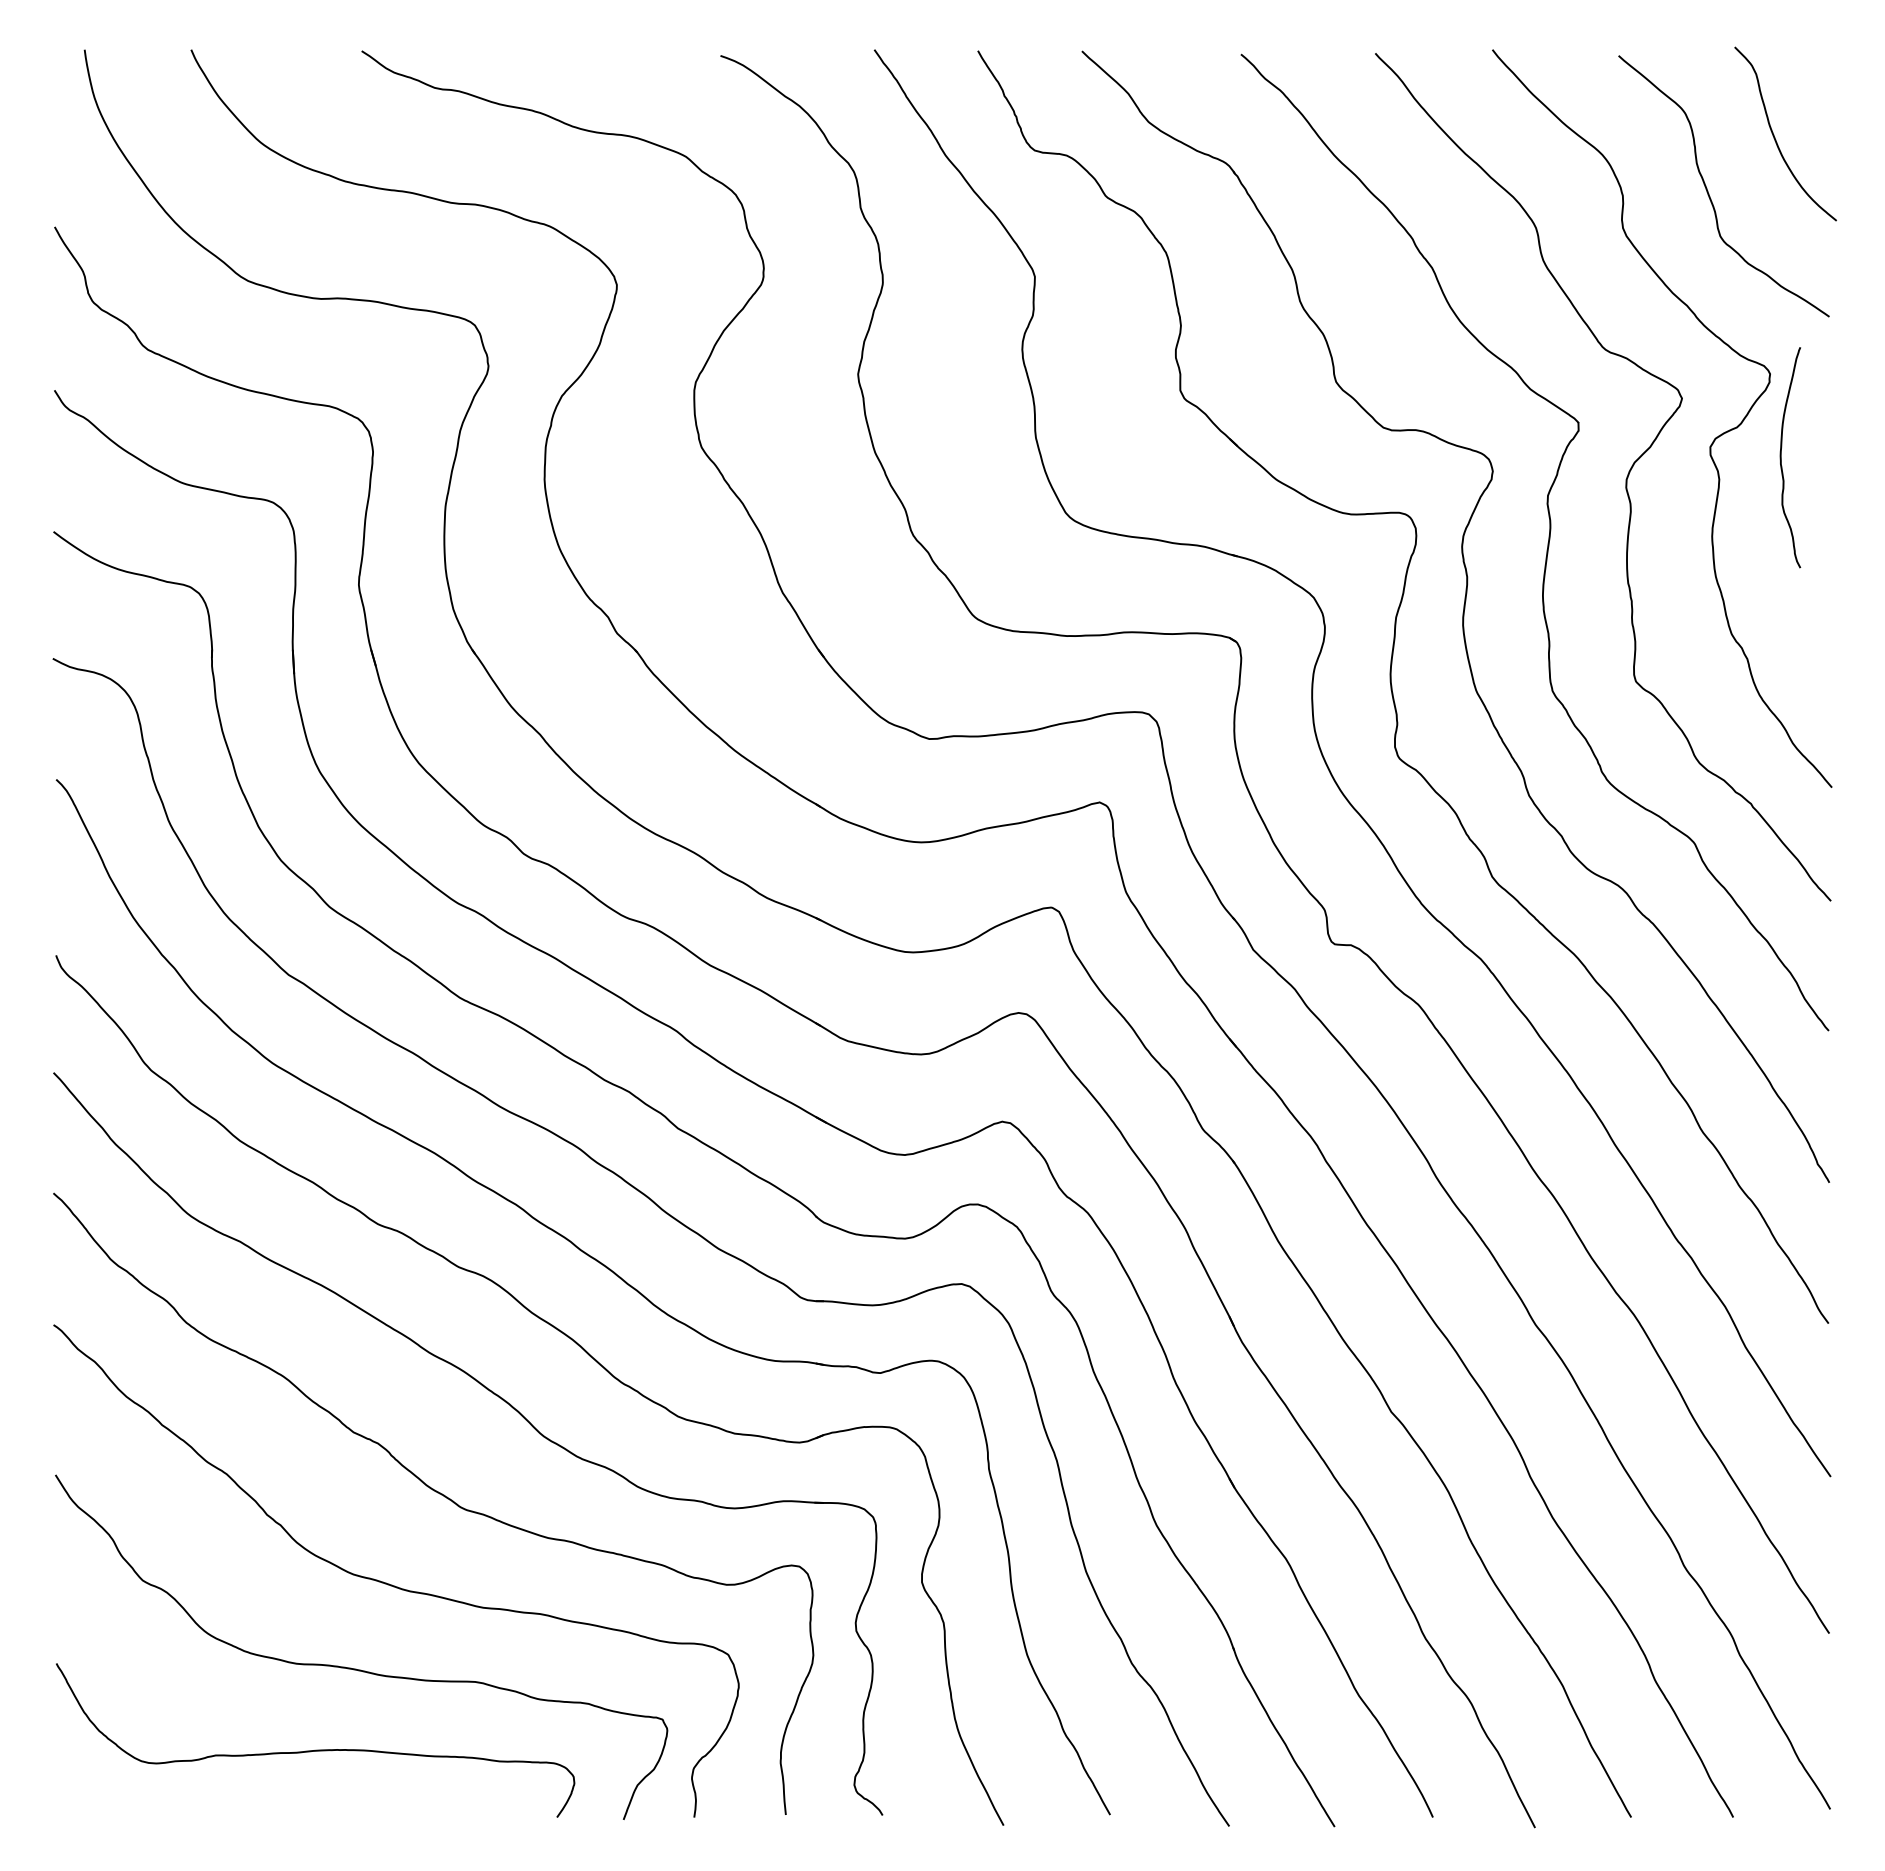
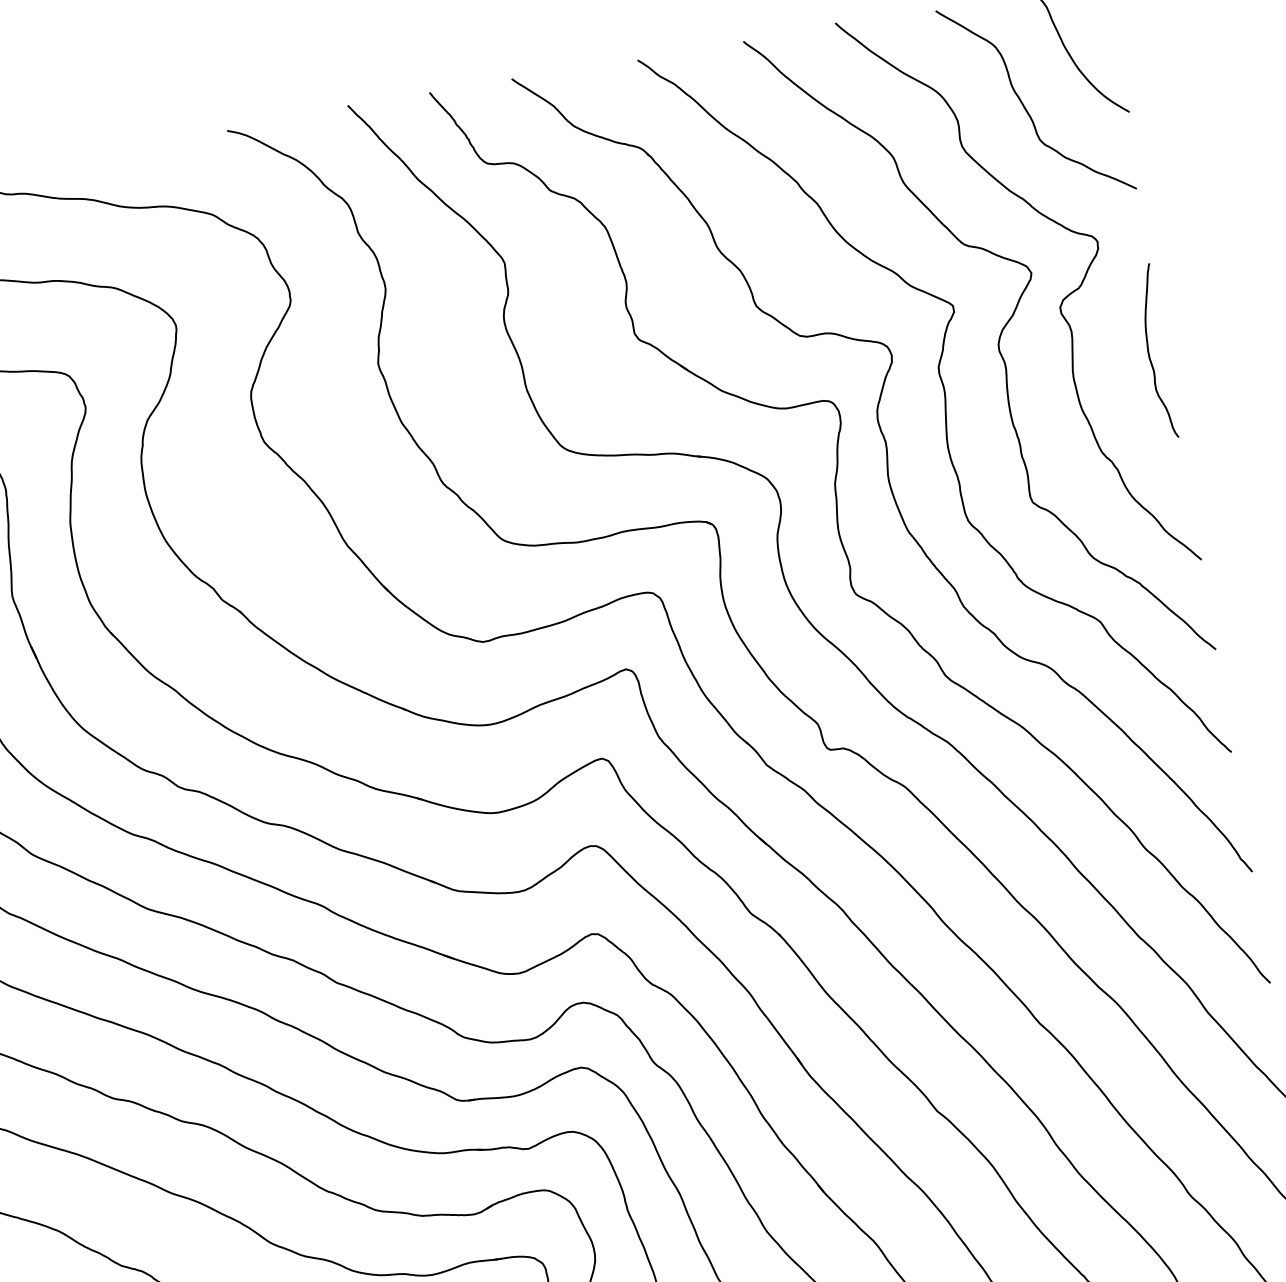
curve: (1781, 457) -> (1149, 352), moved

